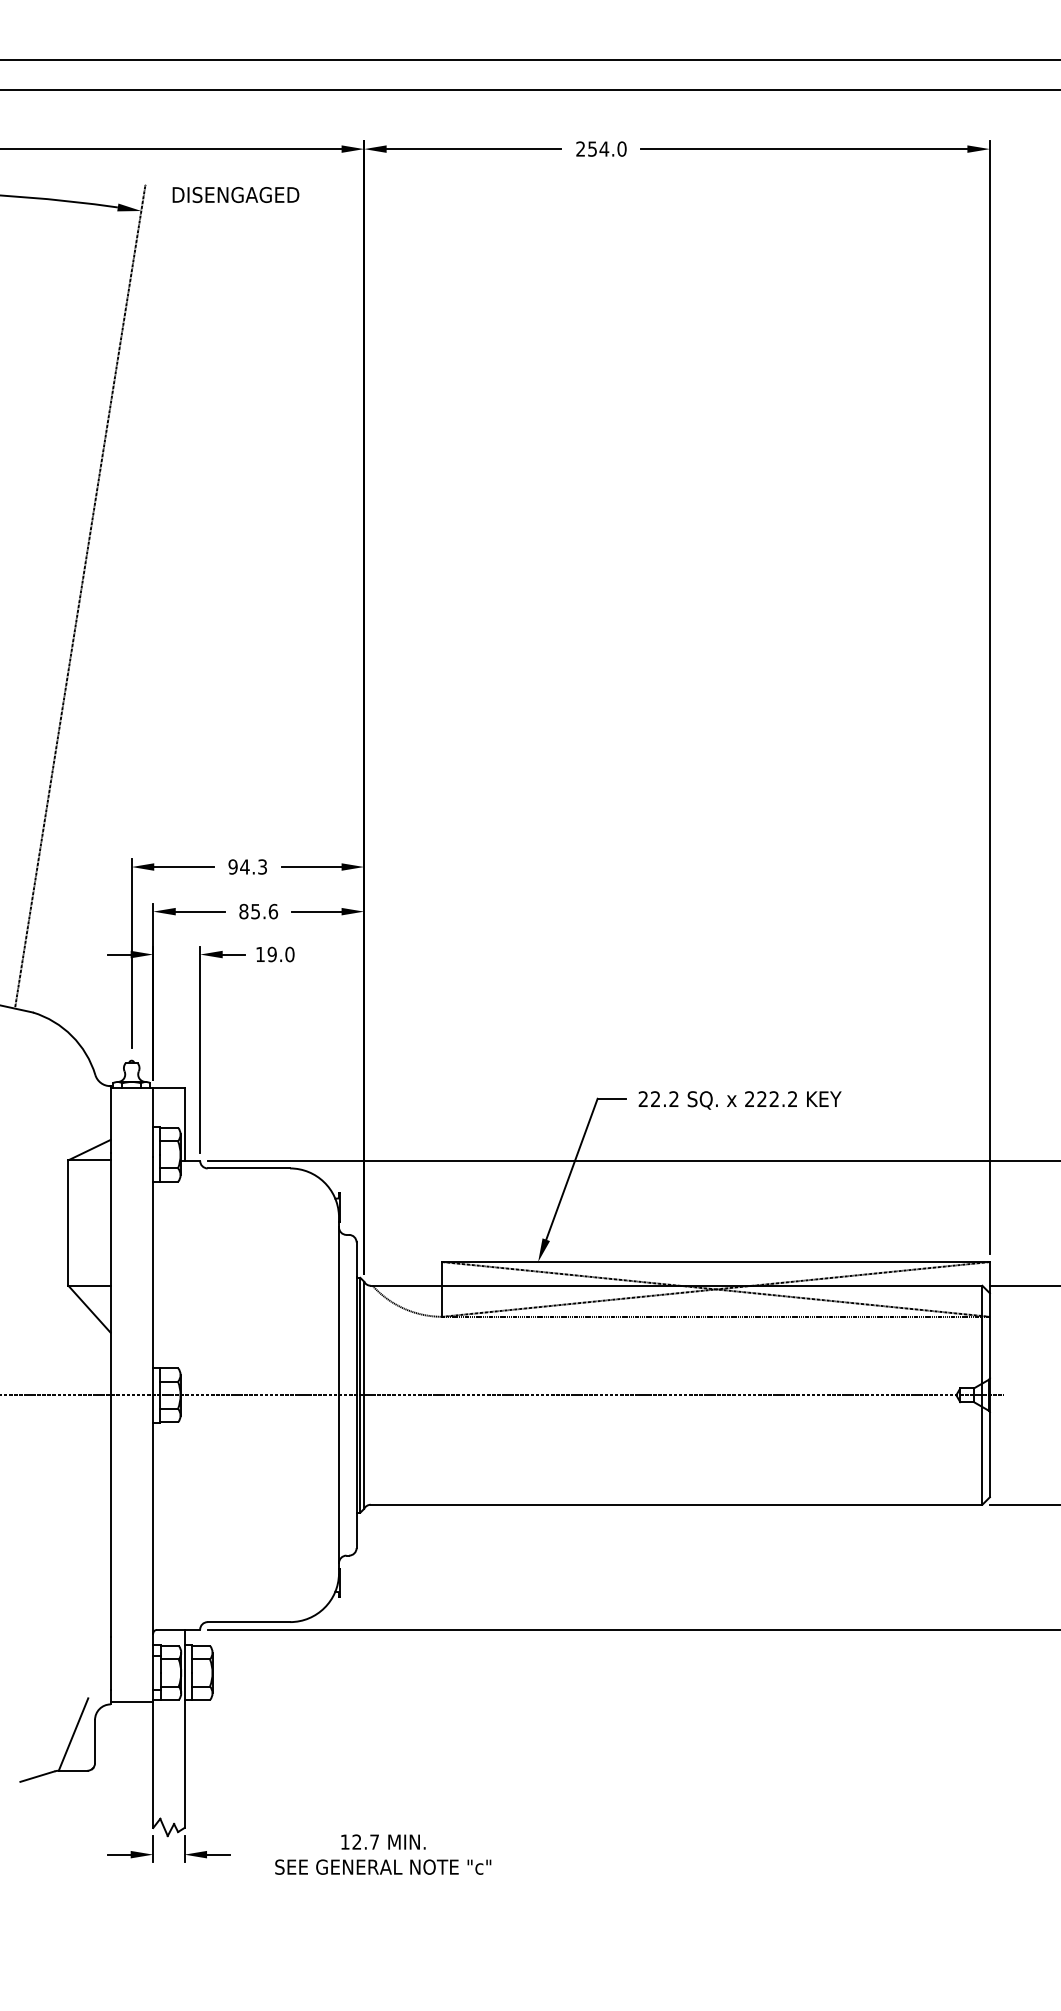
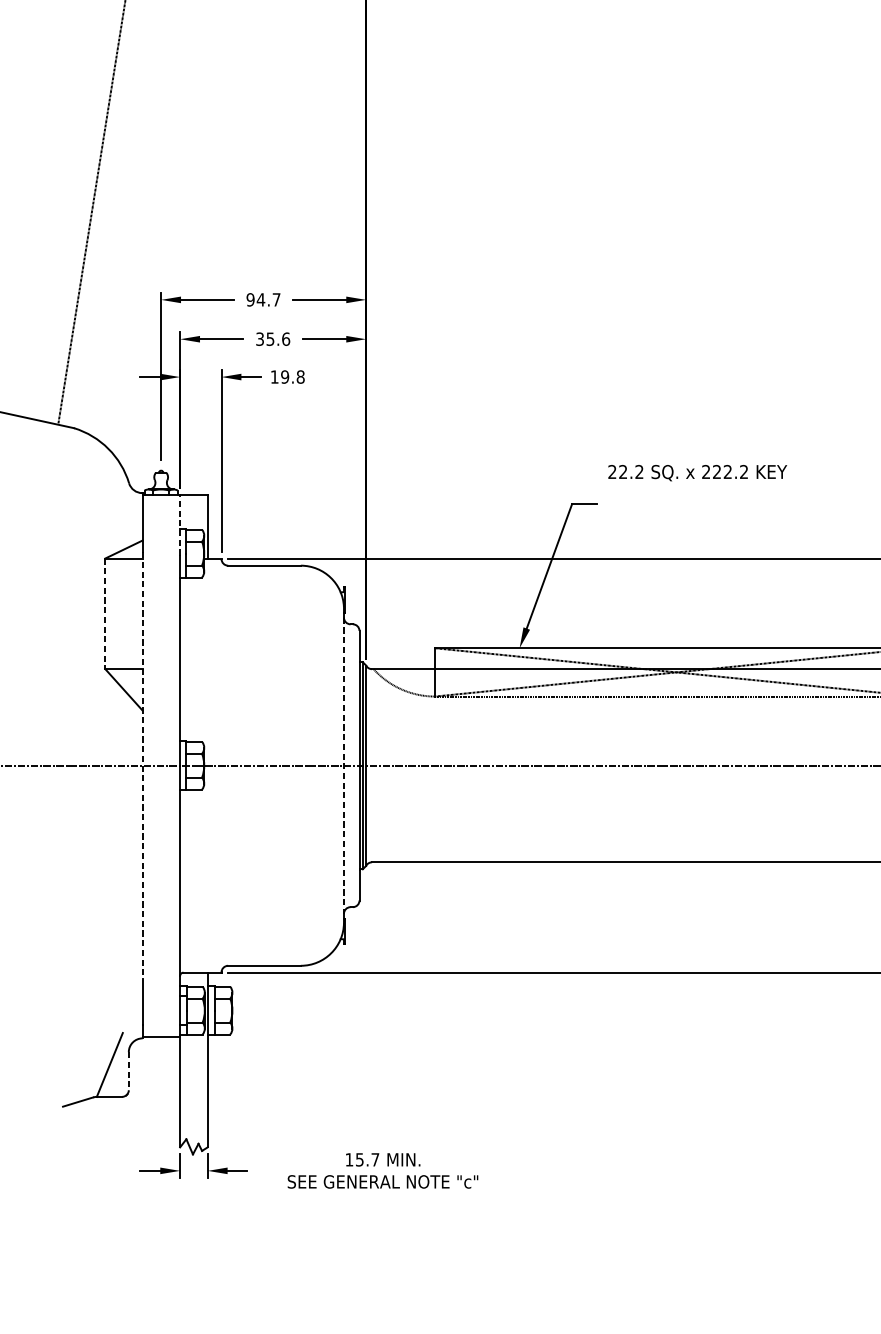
text: (262, 866) -> (276, 299), 94.3 -> 94.7
text: (243, 911) -> (259, 339), 85.6 -> 35.6
text: (289, 954) -> (300, 377), 19.0 -> 19.8
text: (739, 1100) -> (697, 473), moved
line: (153, 1122) -> (180, 525), solid -> dashed
line: (68, 1222) -> (105, 613), solid -> dashed
line: (110, 1395) -> (142, 765), solid -> dashed
line: (339, 1395) -> (344, 765), solid -> dashed
line: (95, 1741) -> (129, 1071), solid -> dashed
text: (356, 1841) -> (359, 1159), 12.7 -> 15.7

